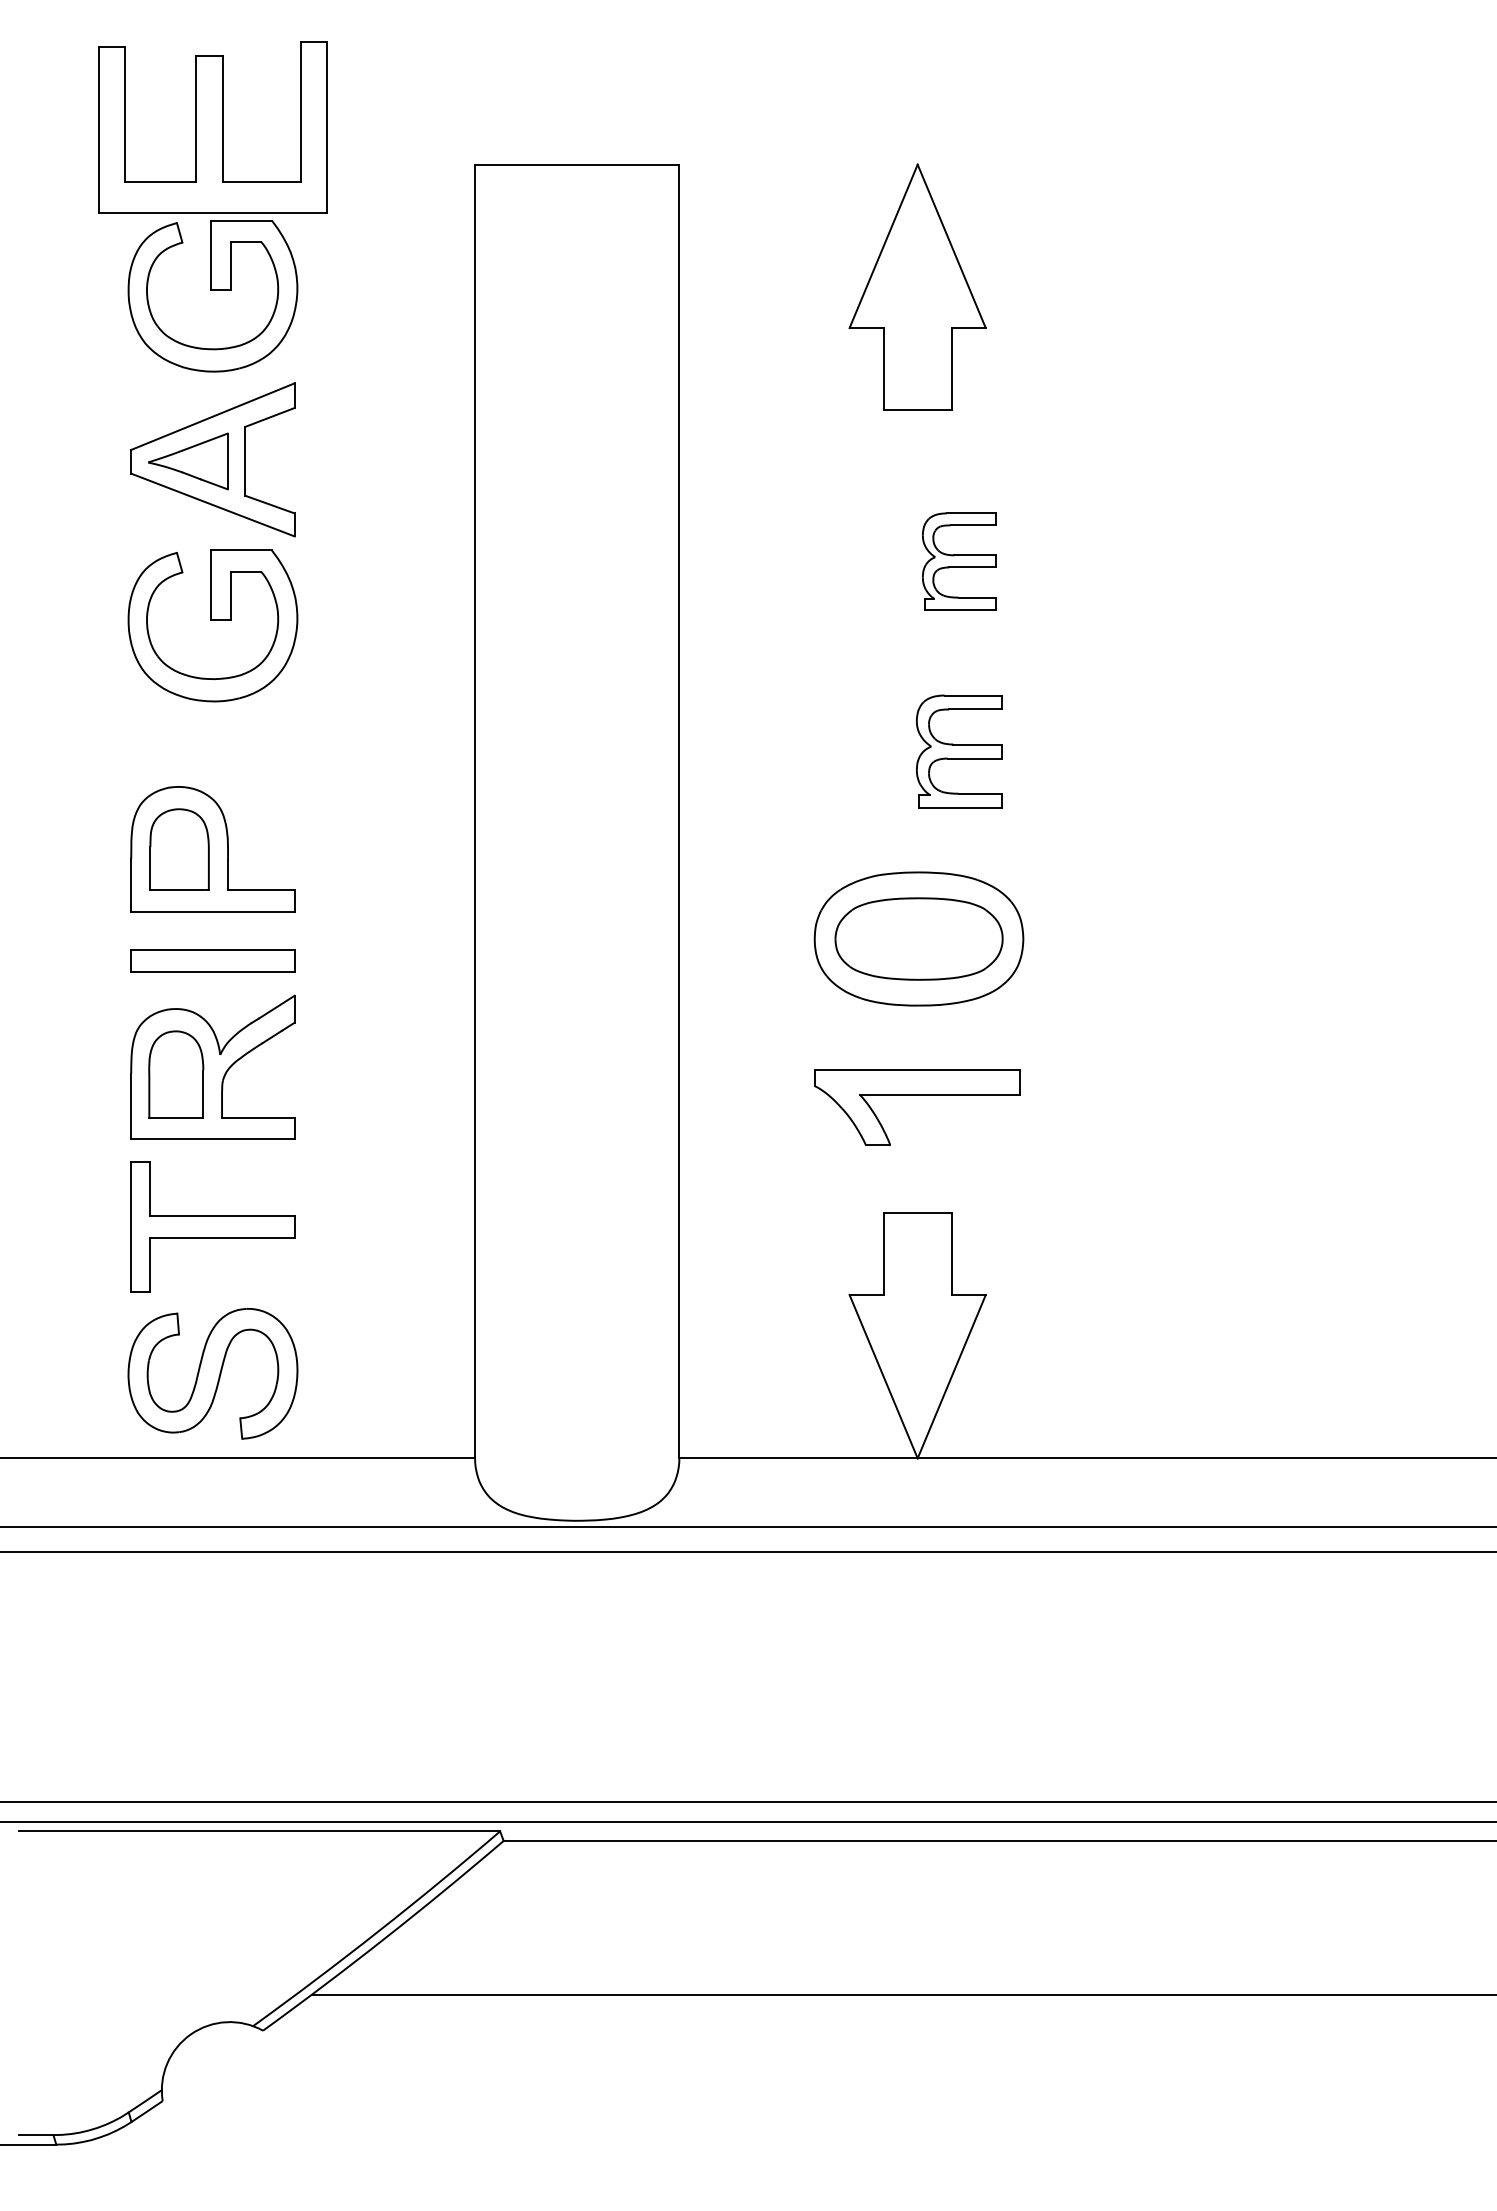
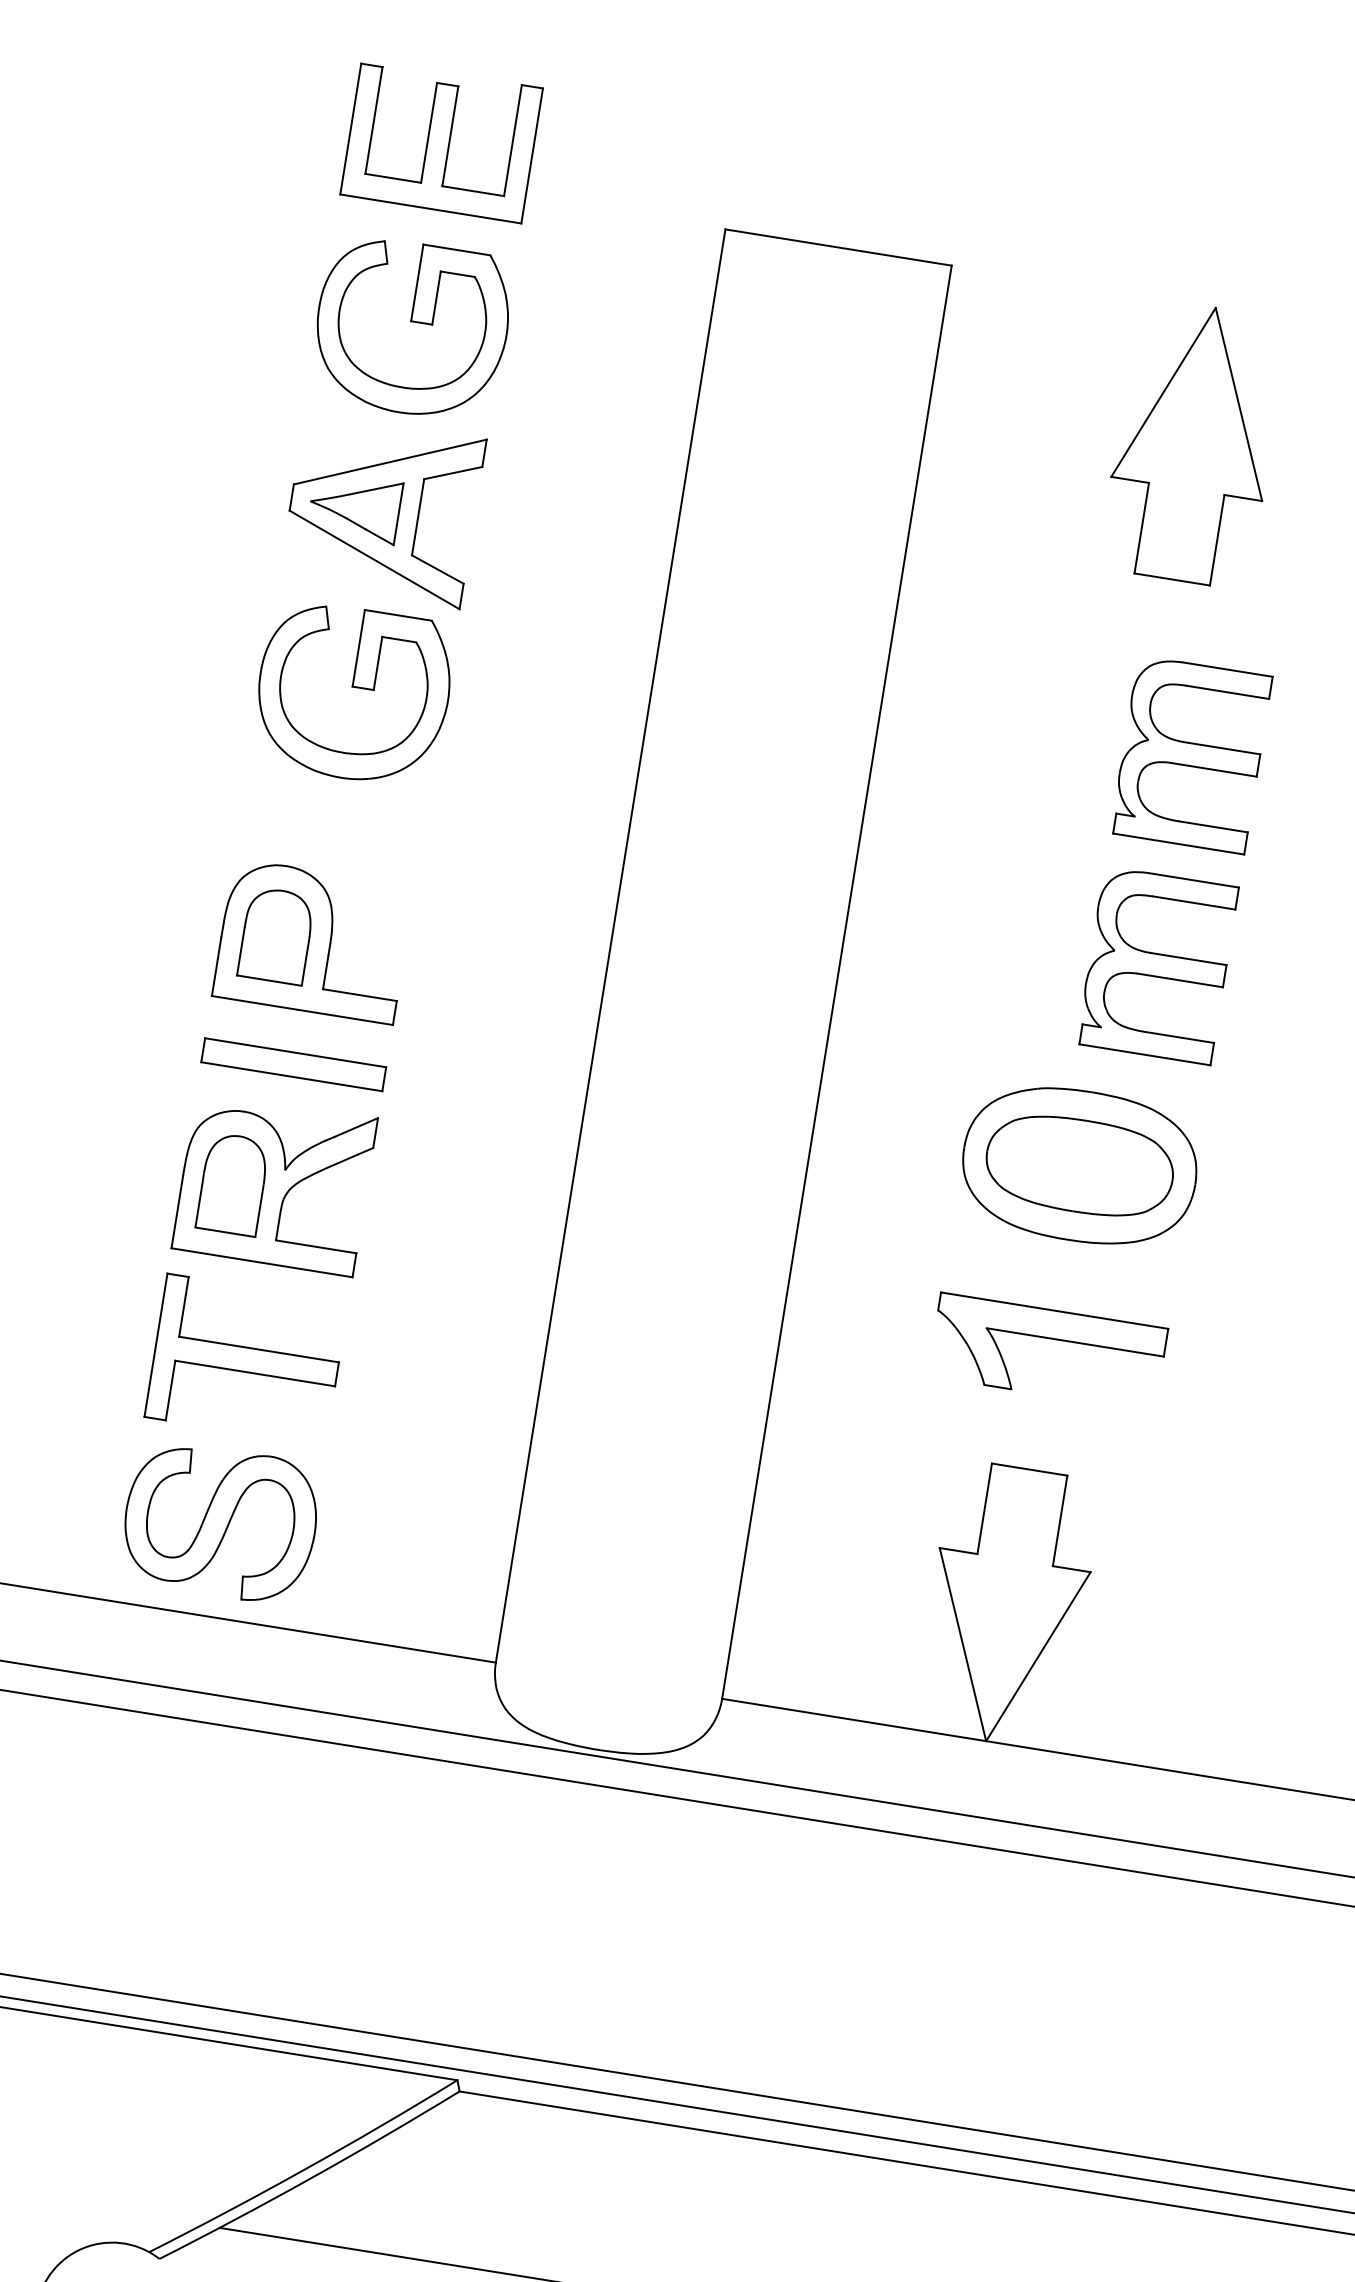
part: (212, 126) -> (441, 140), size x0.71
part: (958, 561) -> (1190, 754), size x1.67
part: (958, 751) -> (1156, 965), size x1.43

